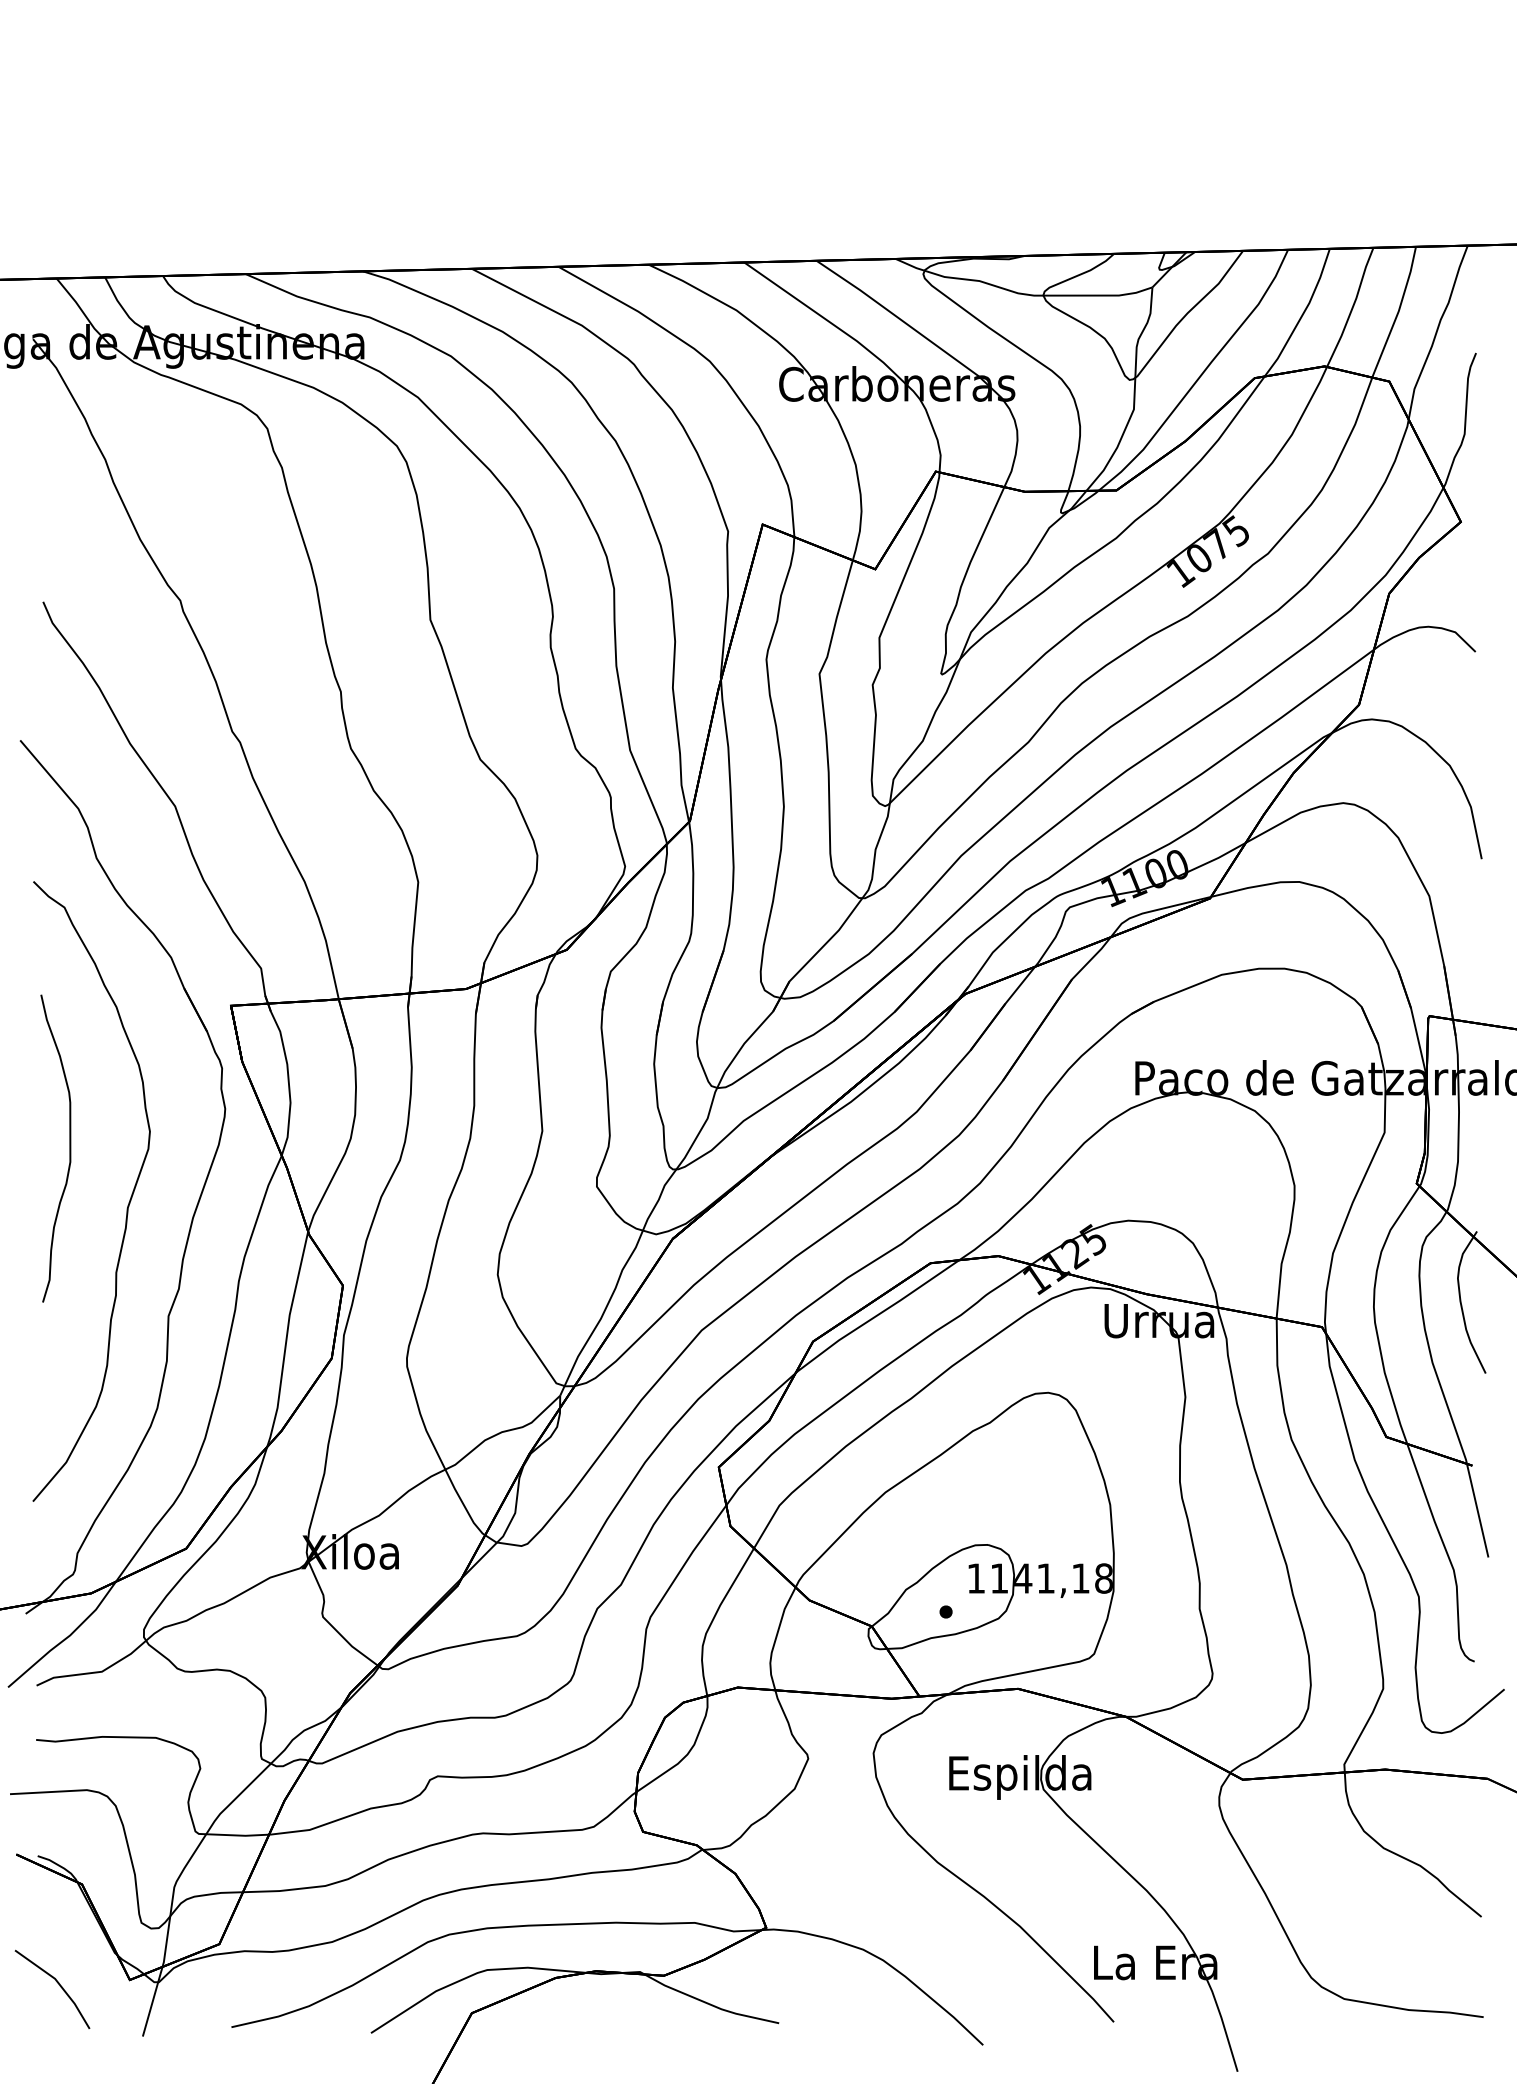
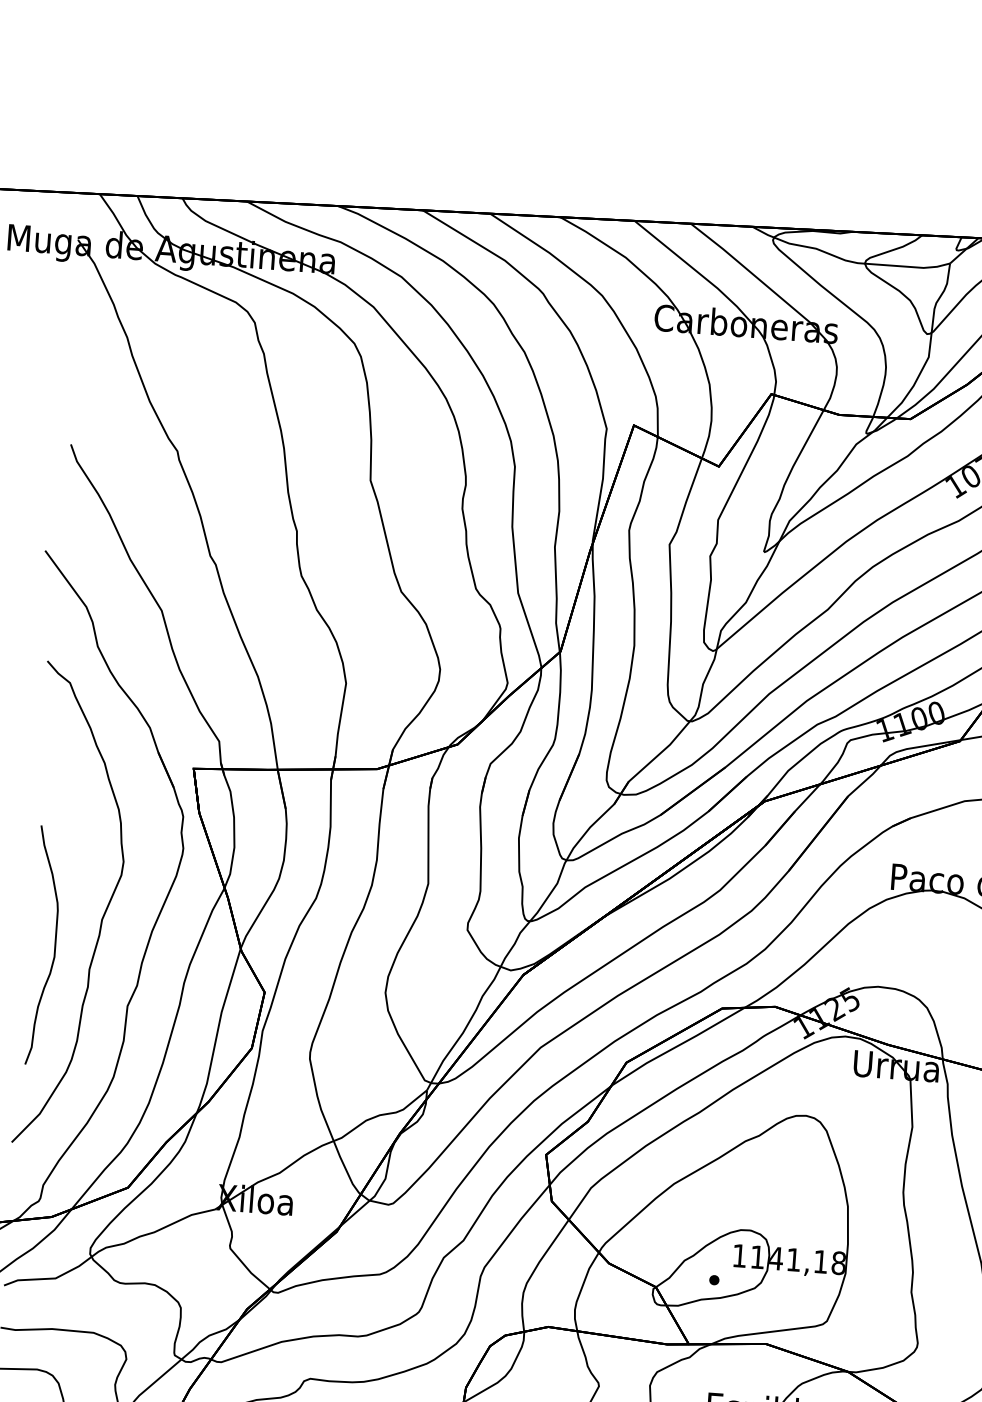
curve: (69, 1148) -> (54, 946), moved

